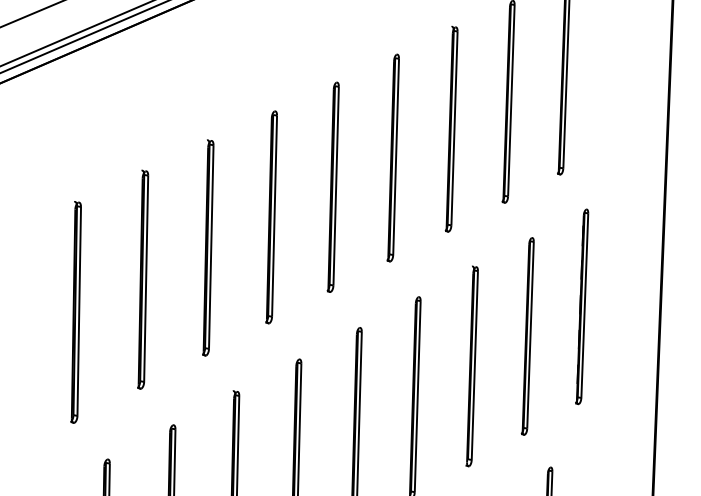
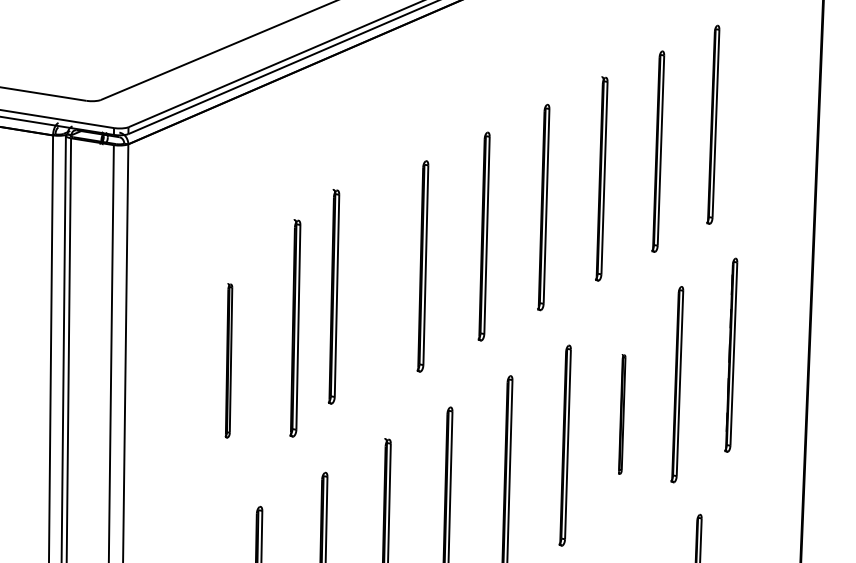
part: (207, 247) -> (333, 296), moved
part: (75, 312) -> (228, 360), size x0.7
part: (471, 366) -> (621, 414), size x0.6

